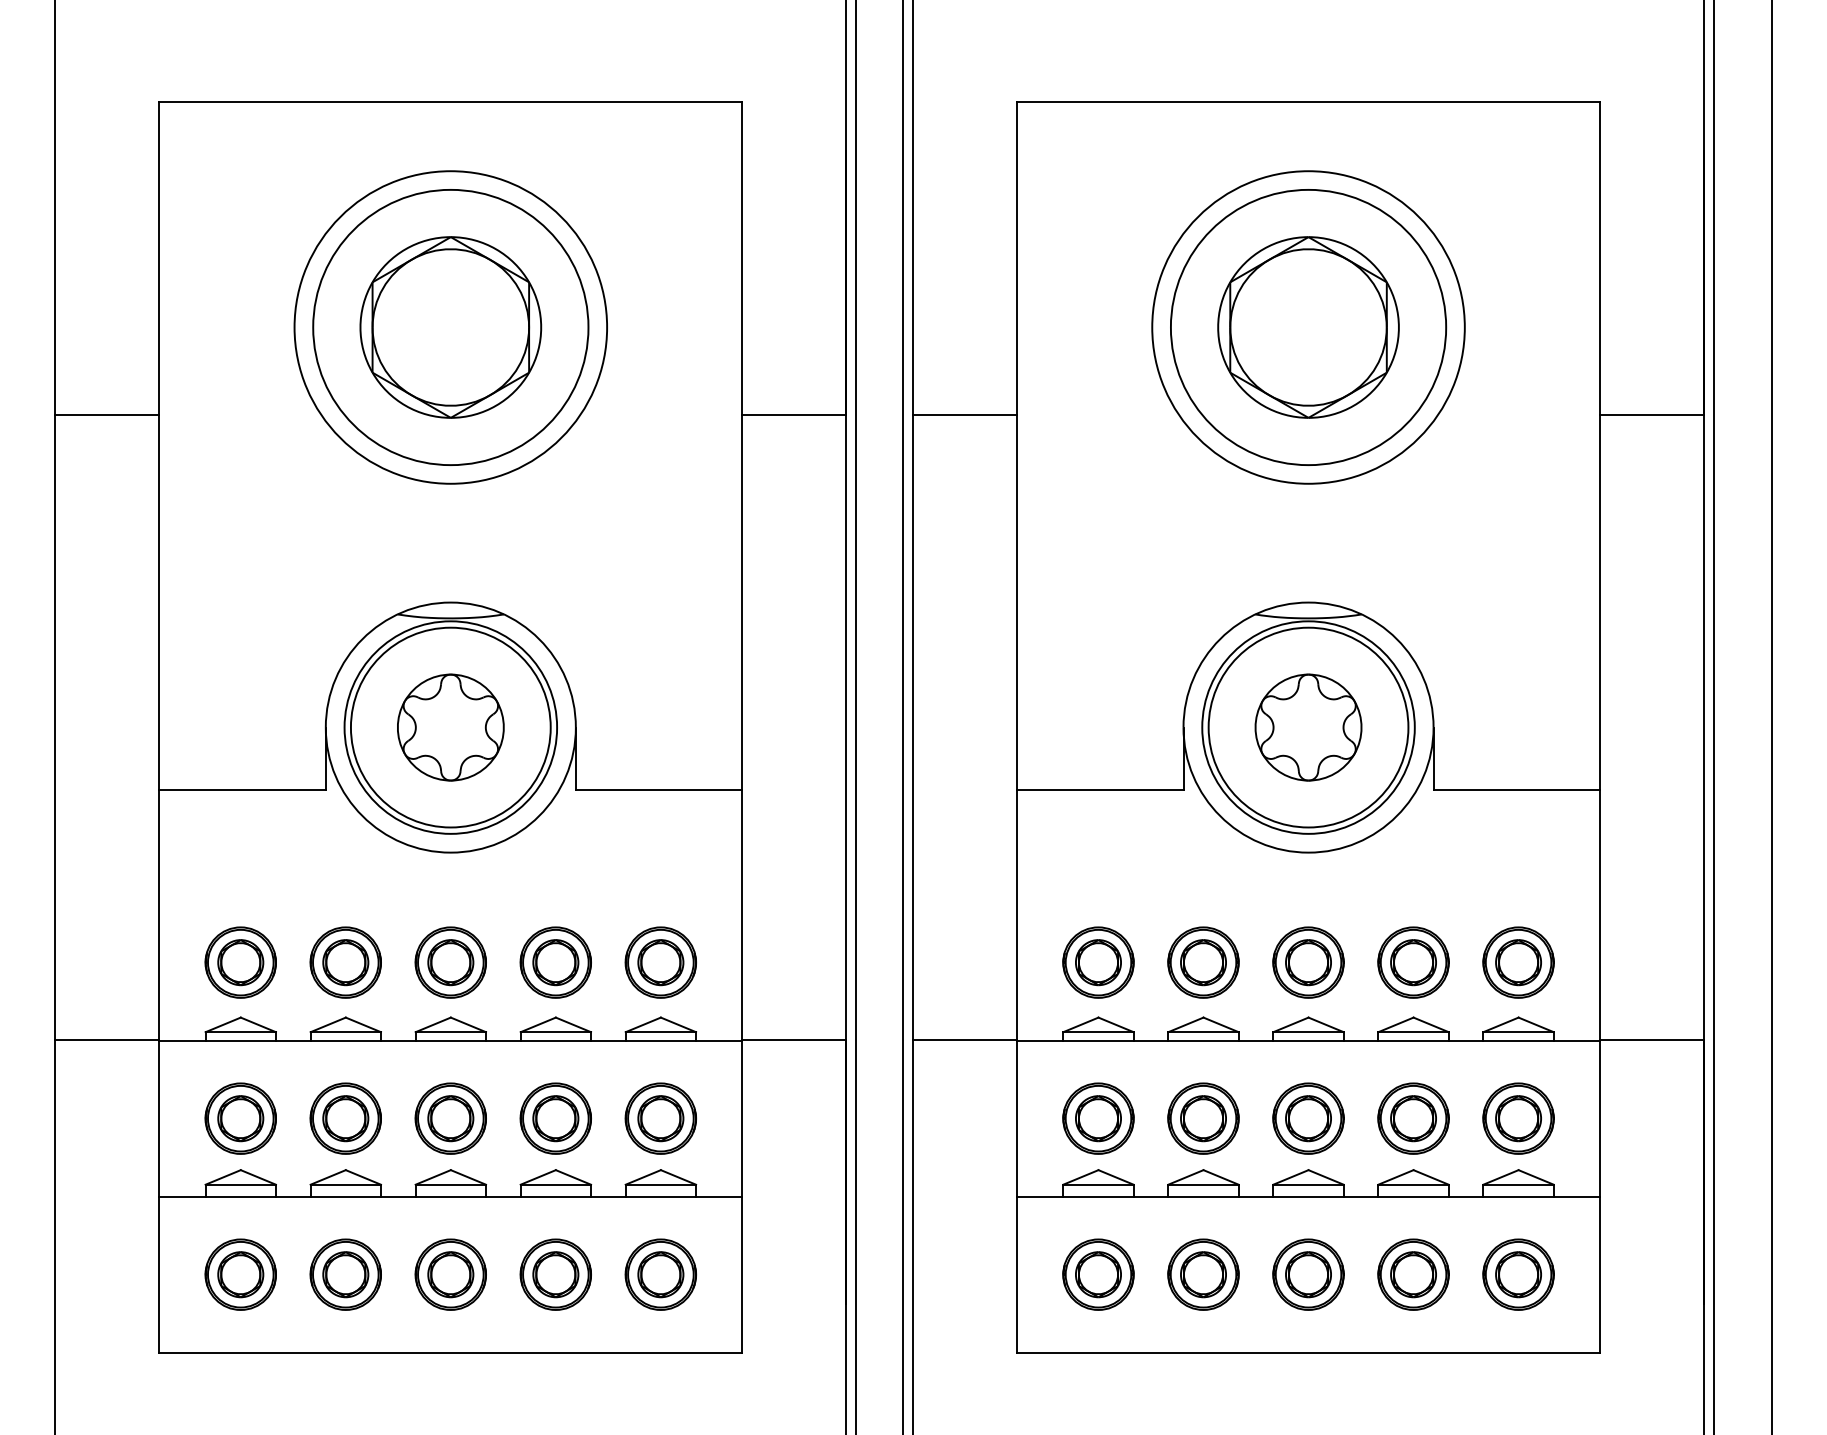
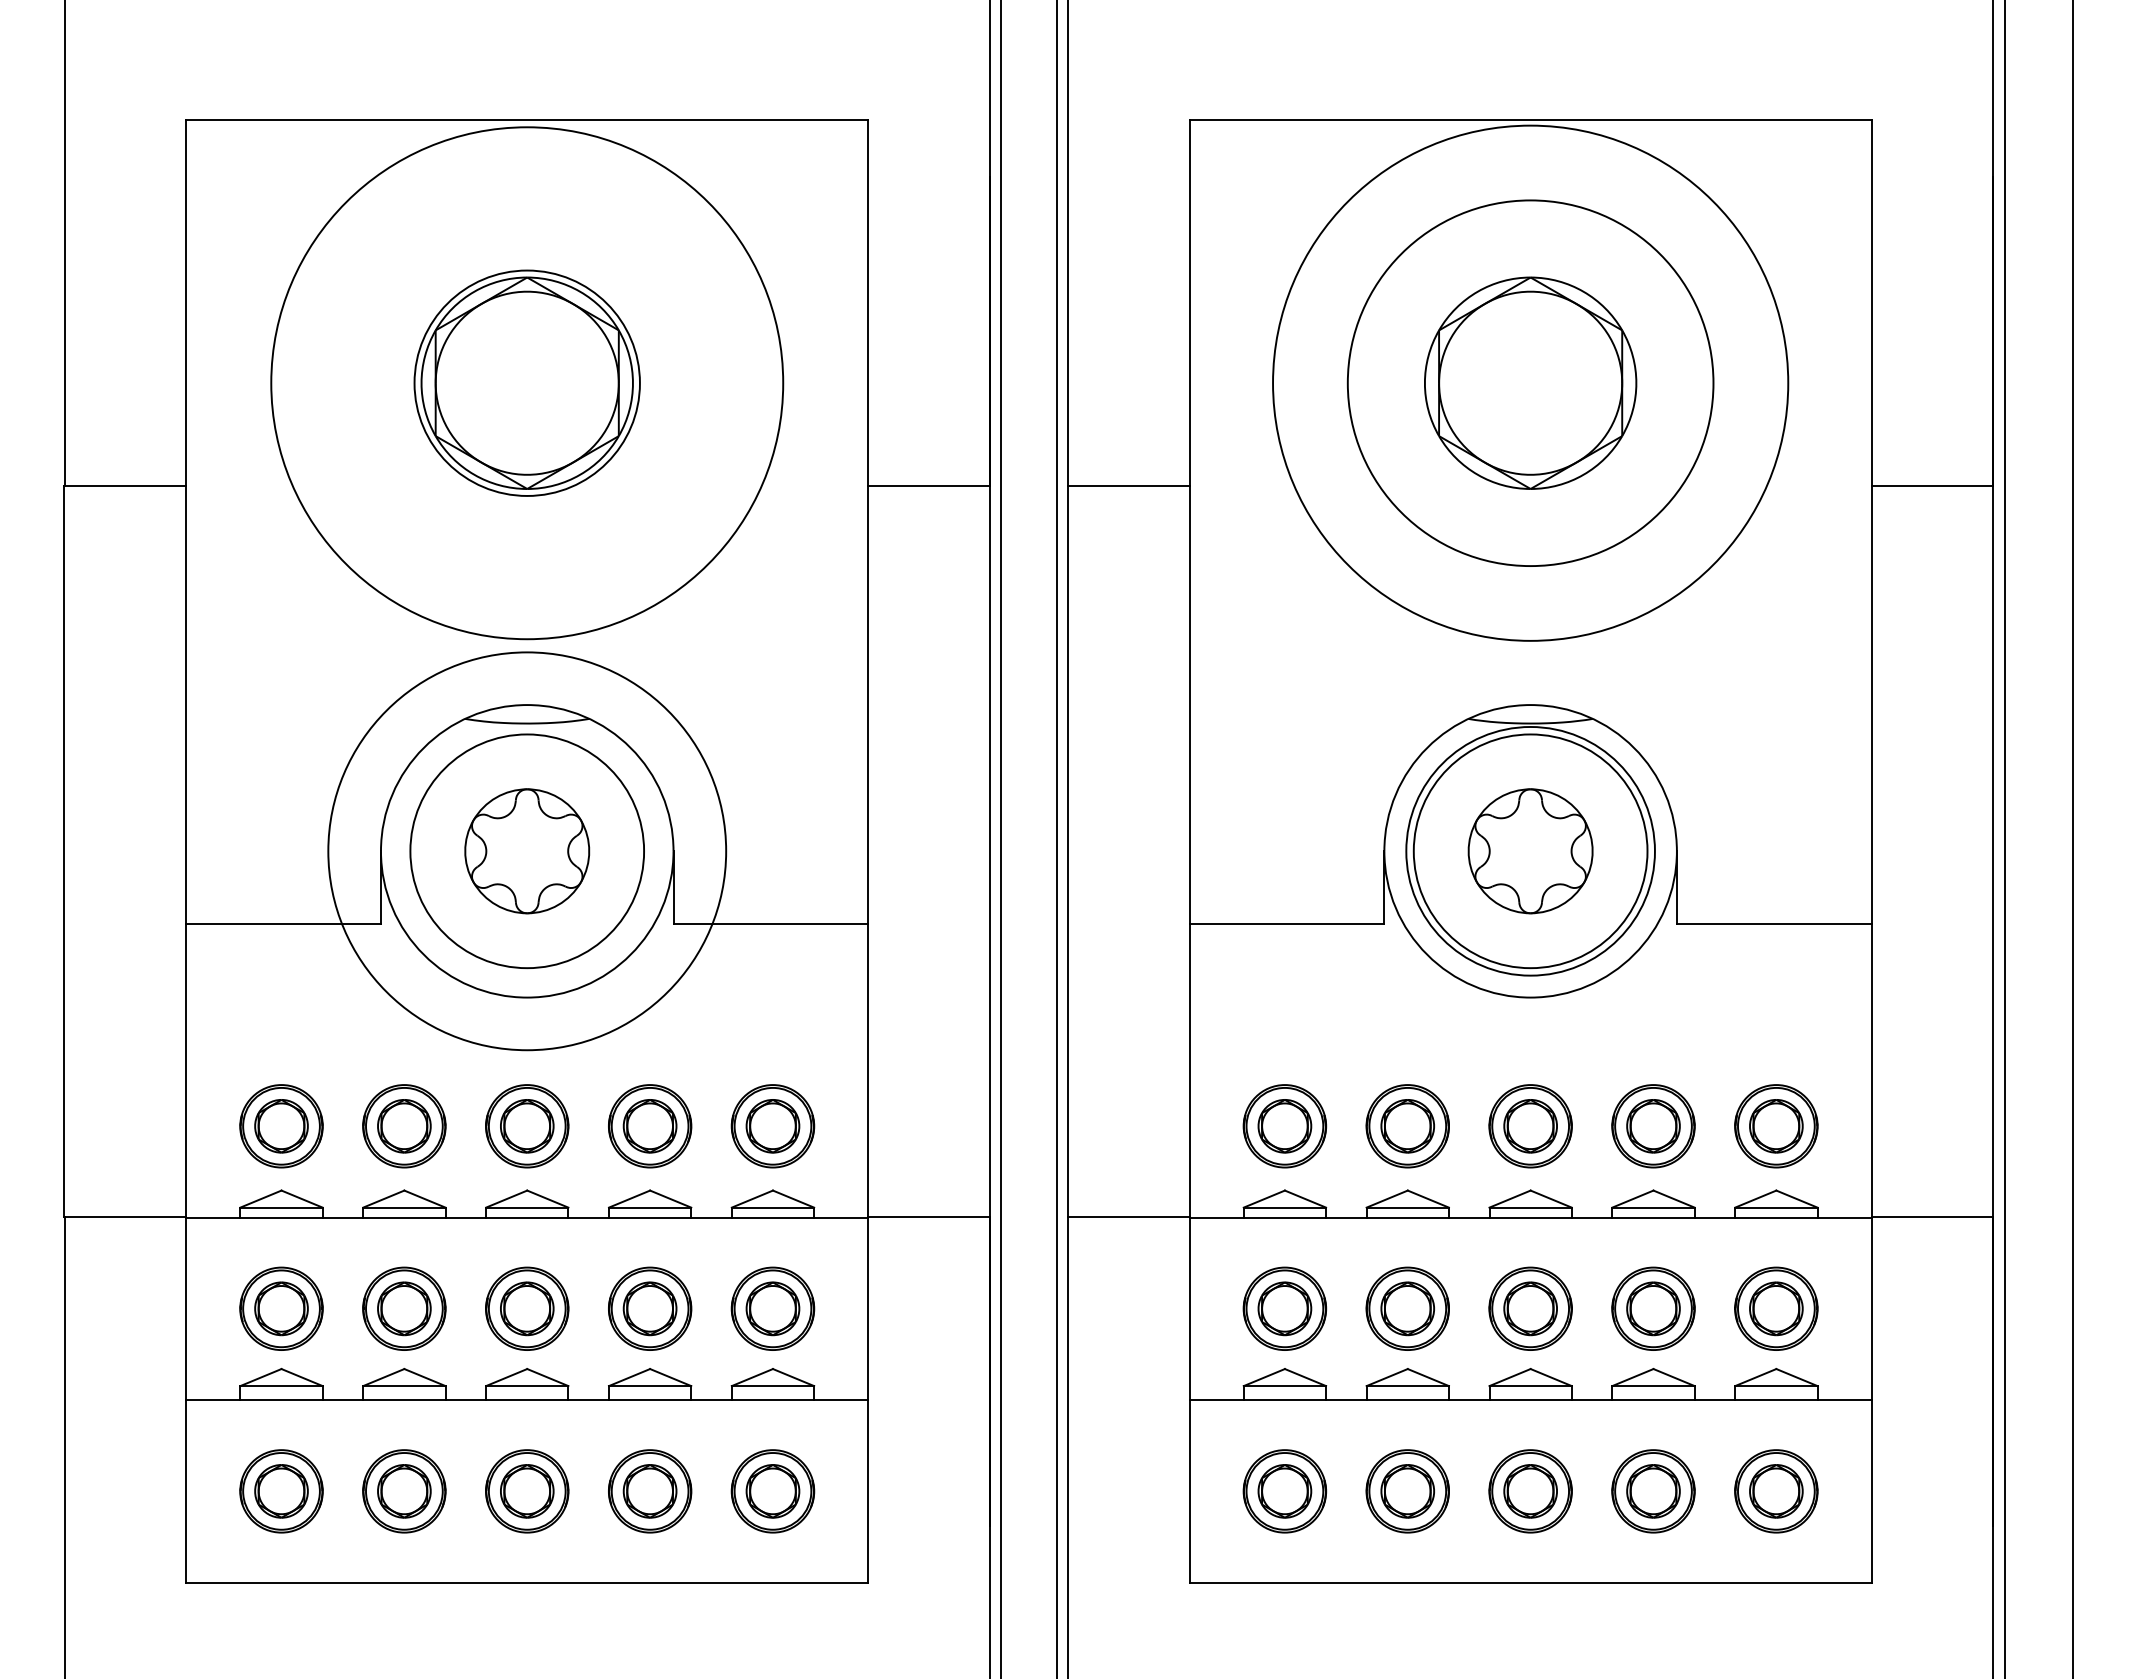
circle: (451, 327) -> (527, 383), size x0.7
circle: (451, 327) -> (527, 383), size x1.4
circle: (1308, 327) -> (1530, 383), size x1.6
circle: (450, 726) -> (526, 850), size x1.6

